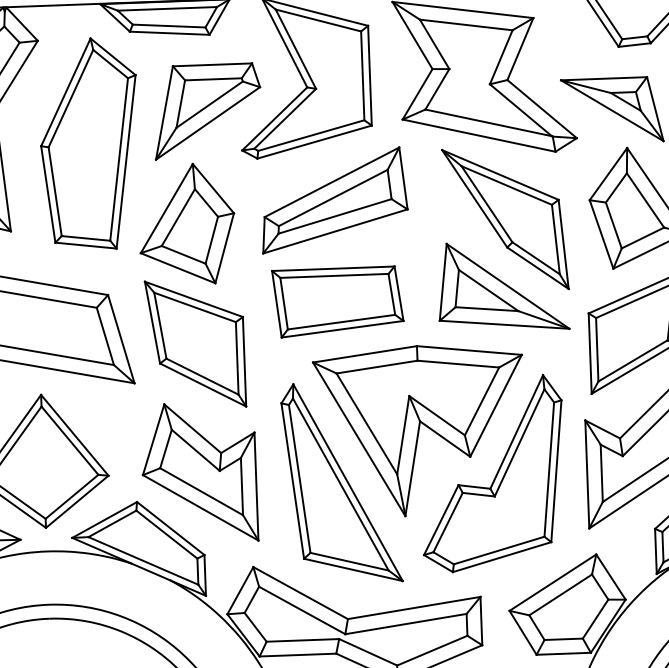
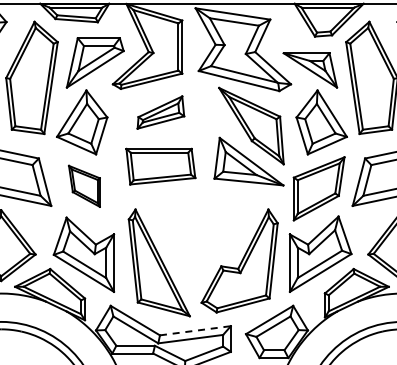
part: (333, 200) -> (160, 112), size x0.6
part: (195, 344) -> (84, 186), size x0.6
part: (419, 430) -> (201, 236), removed
line: (414, 607) -> (195, 330), solid -> dashed

